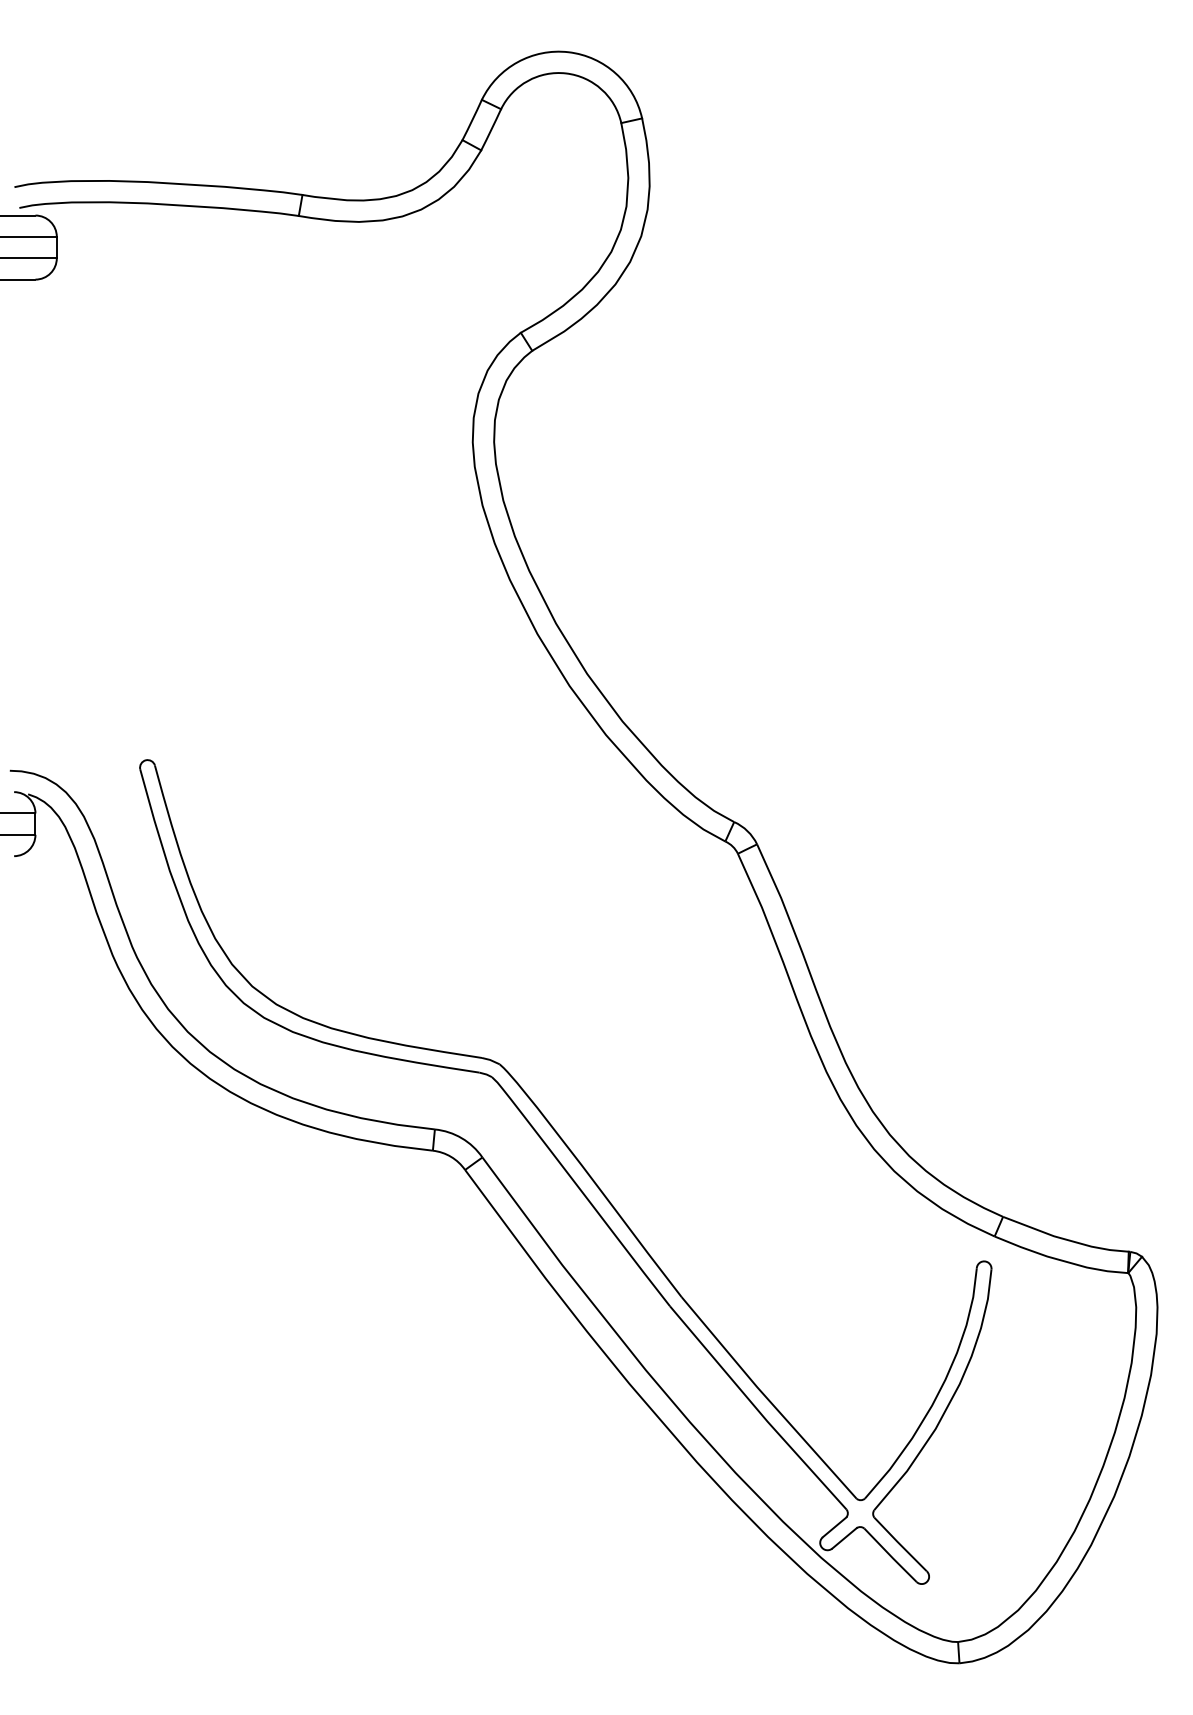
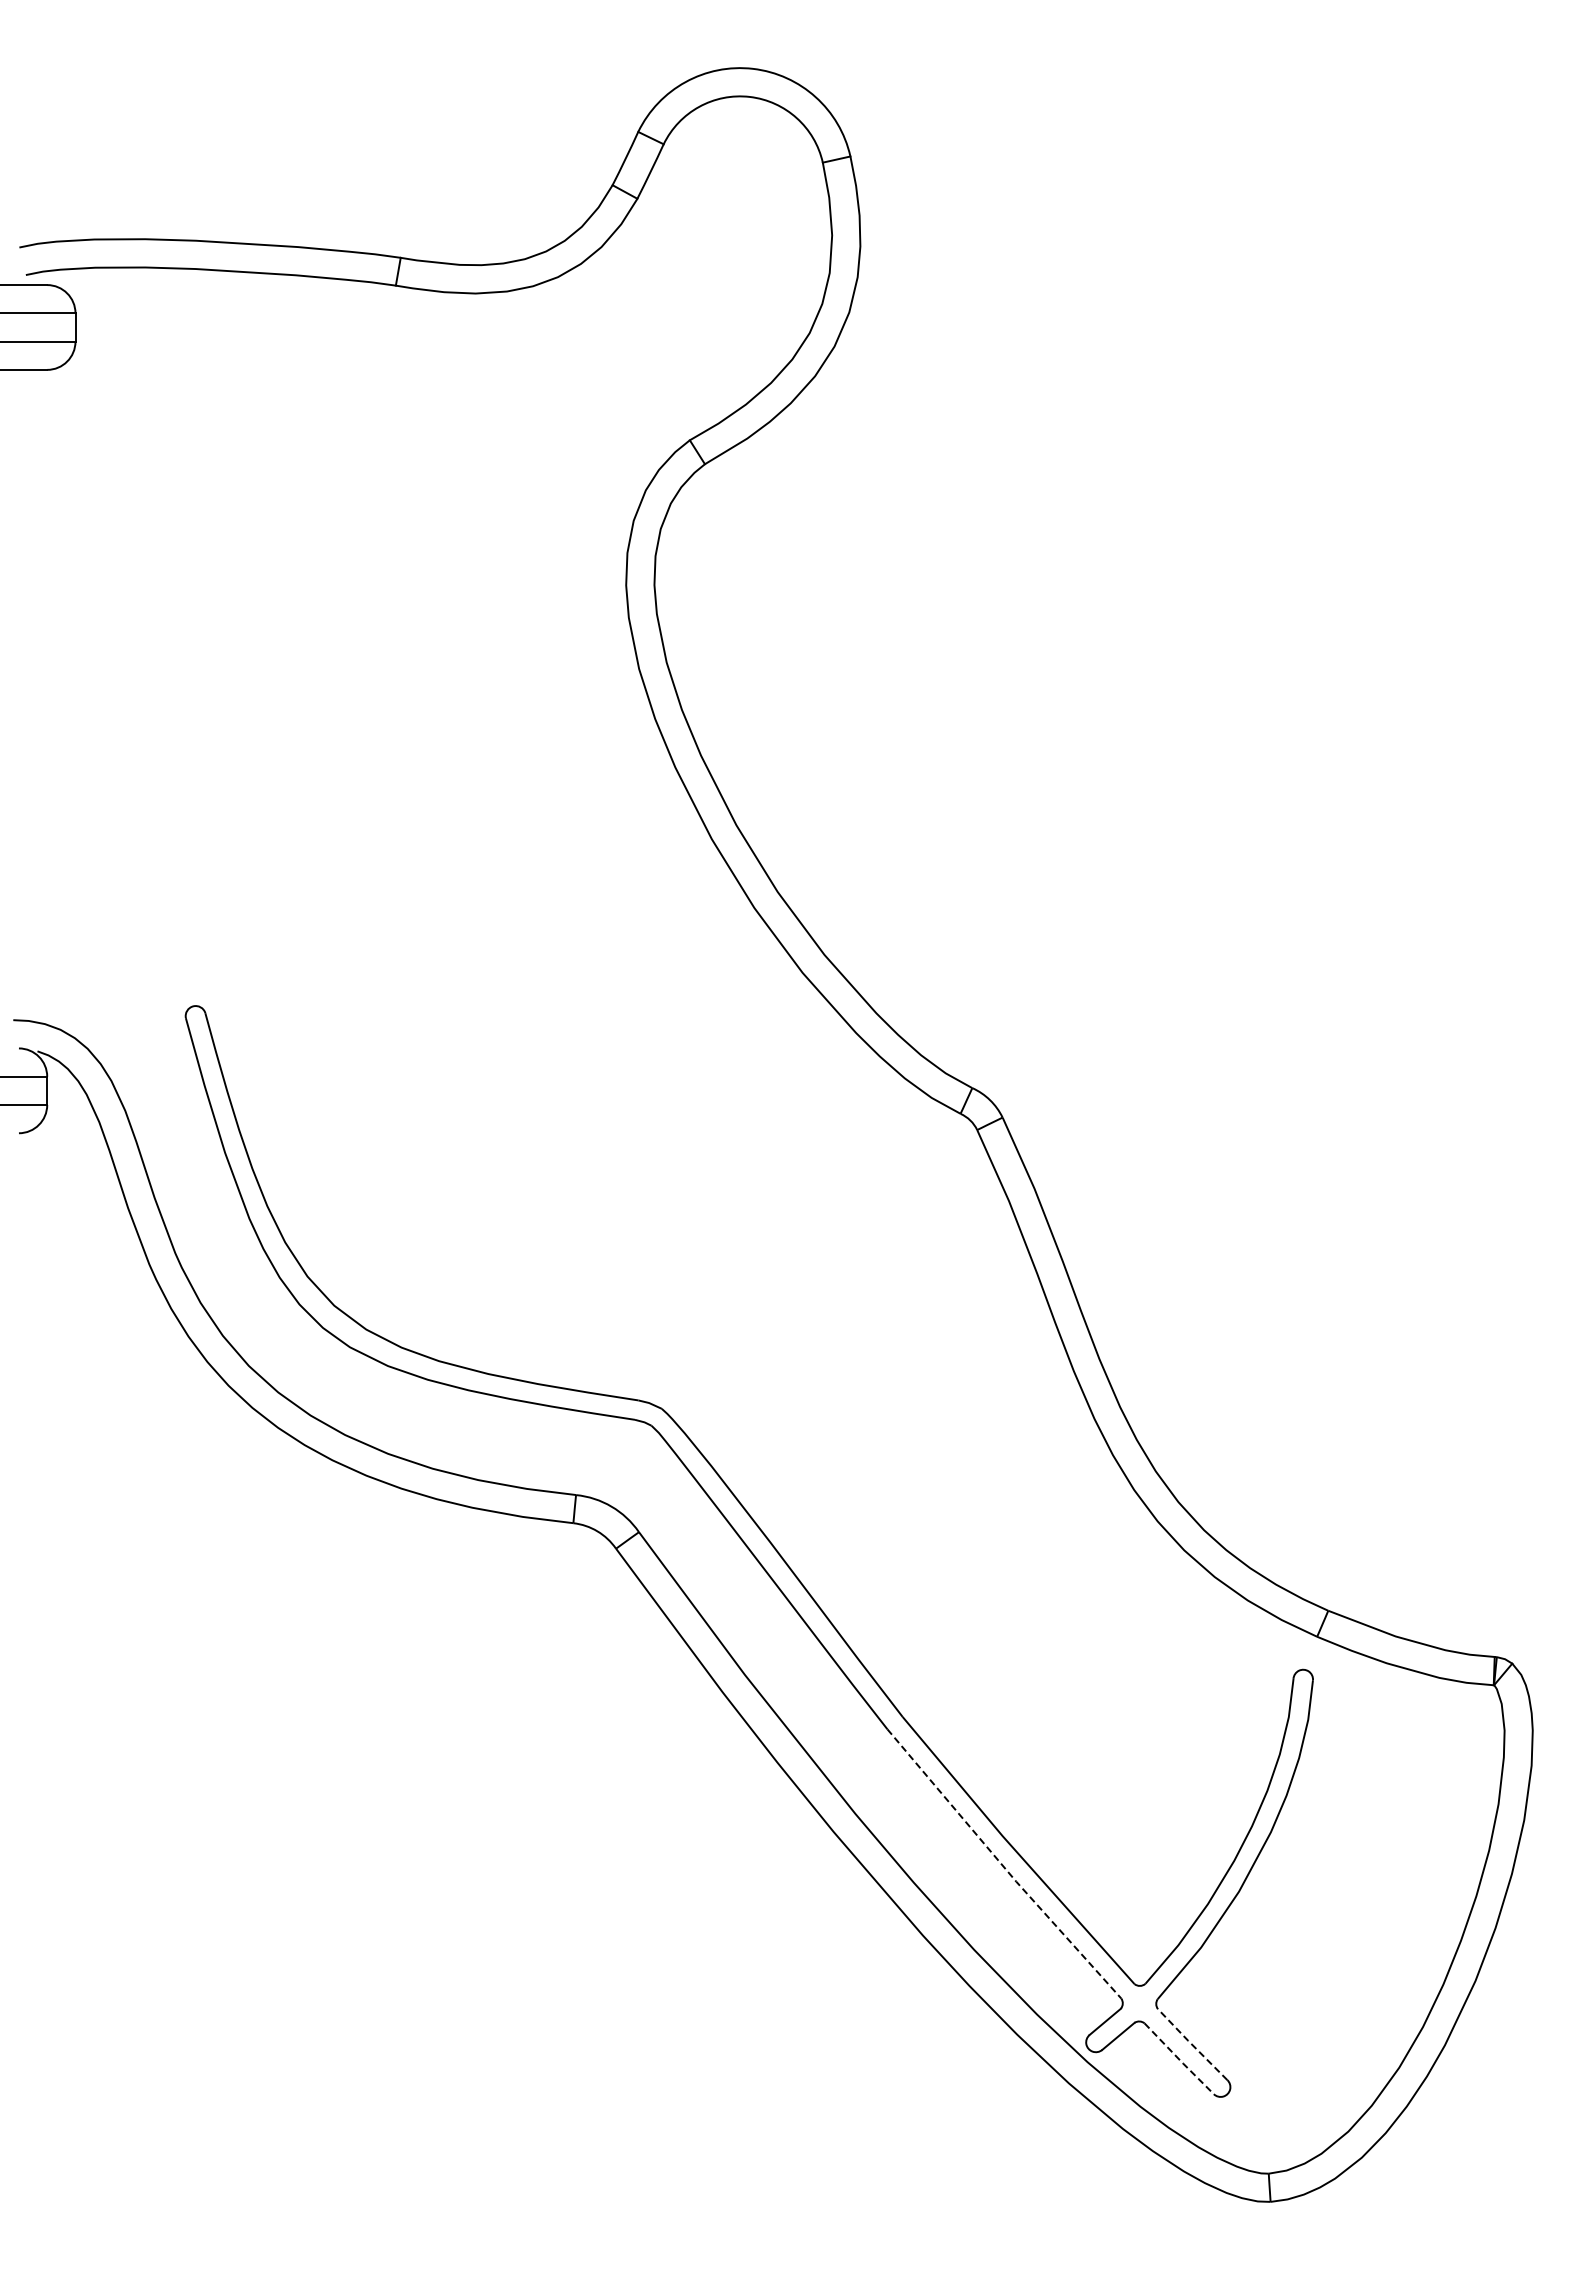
line: (757, 1409) -> (1002, 1865), solid -> dashed
line: (899, 1544) -> (1191, 2044), solid -> dashed
line: (890, 1555) -> (1179, 2059), solid -> dashed

